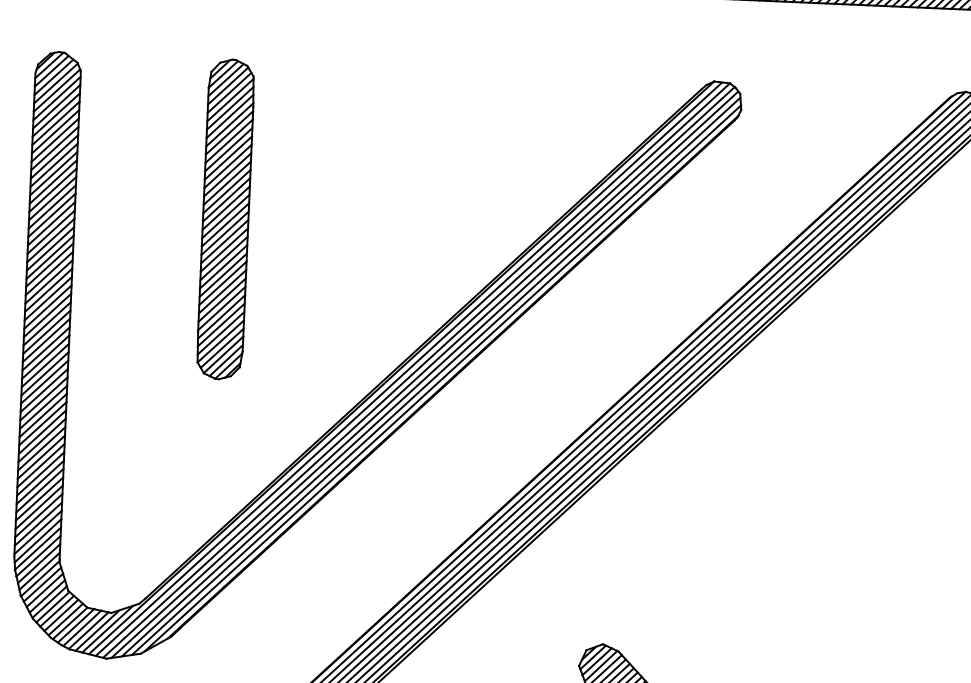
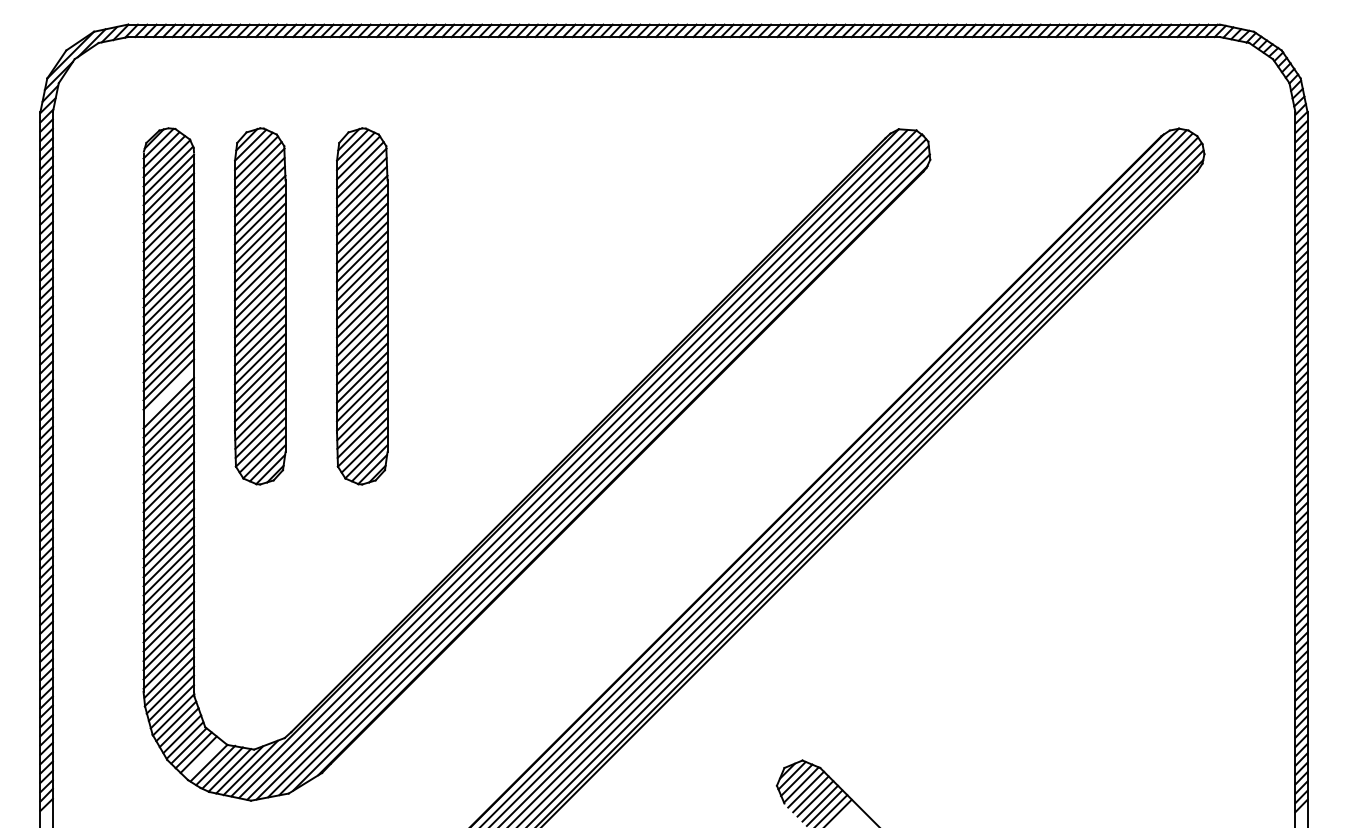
part: (134, 215) -> (260, 306), added
line: (48, 290) -> (168, 393), removed
line: (65, 618) -> (203, 758), removed

